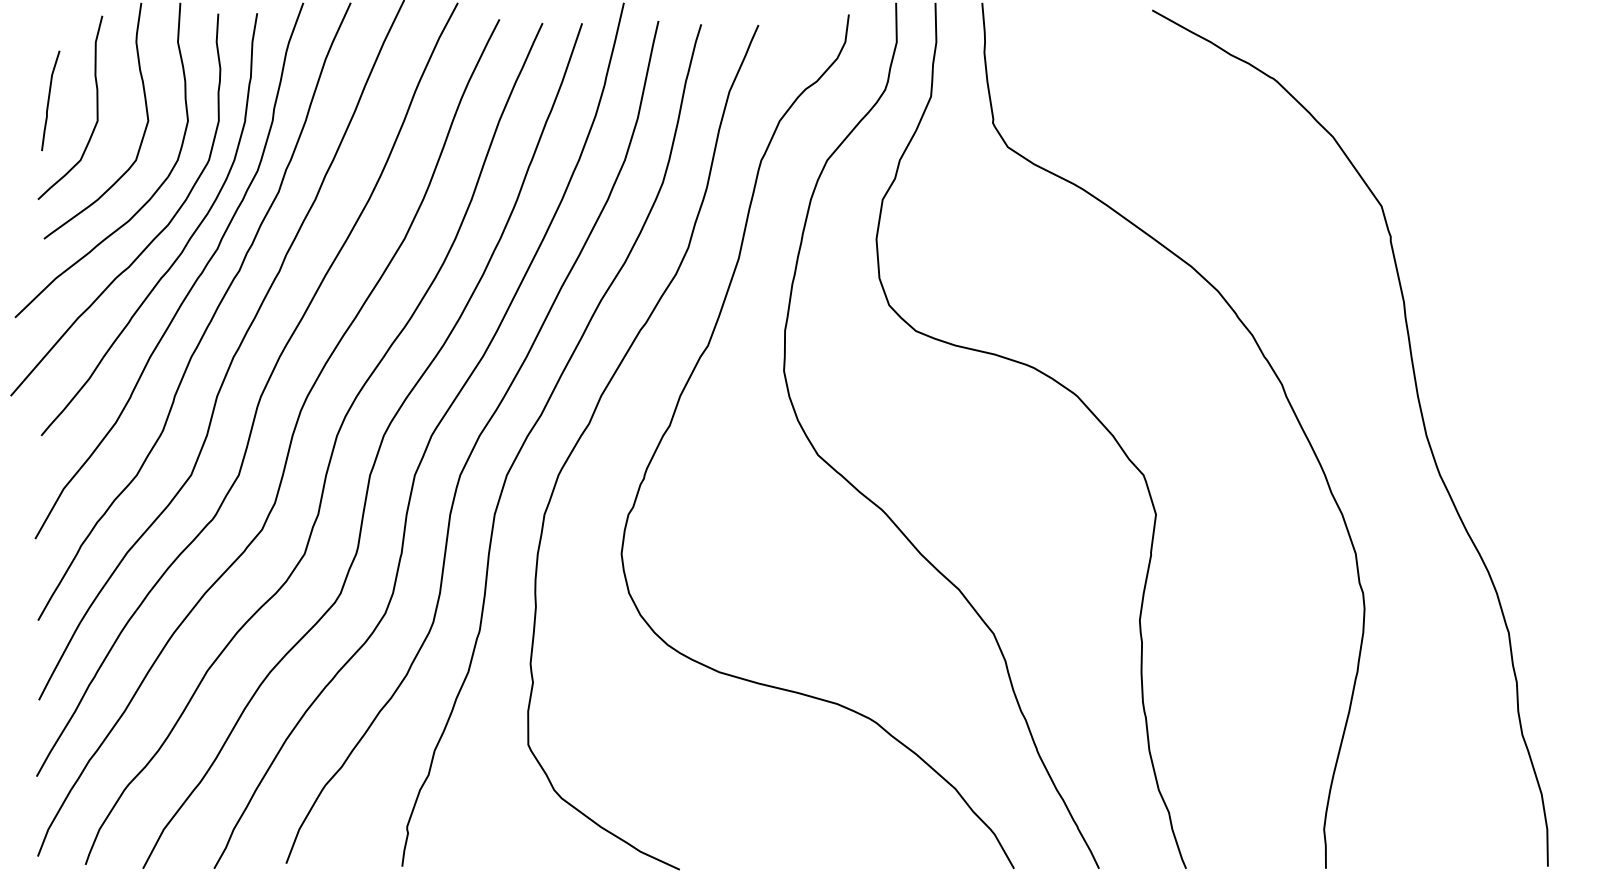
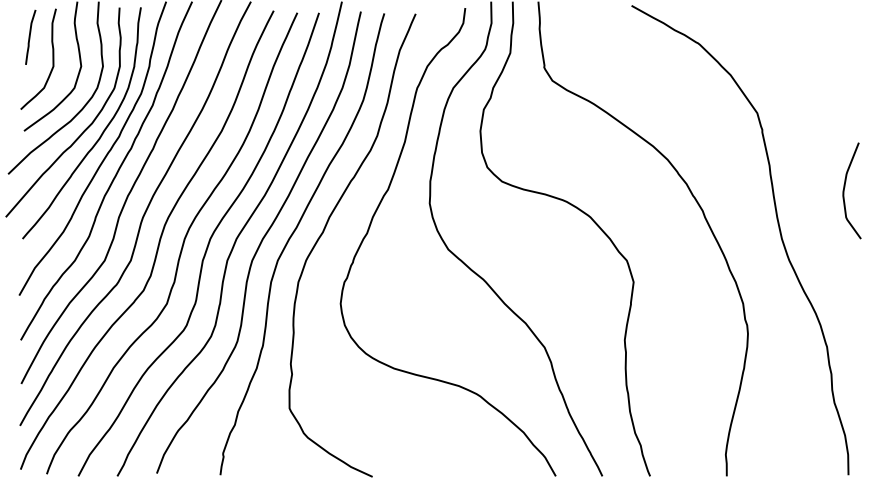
curve: (50, 99) -> (30, 36), moved
curve: (1542, 341) -> (845, 187), added

